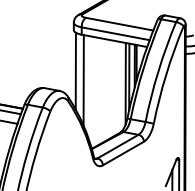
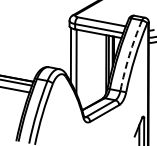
arc: (158, 71) -> (129, 55), solid -> dashed

